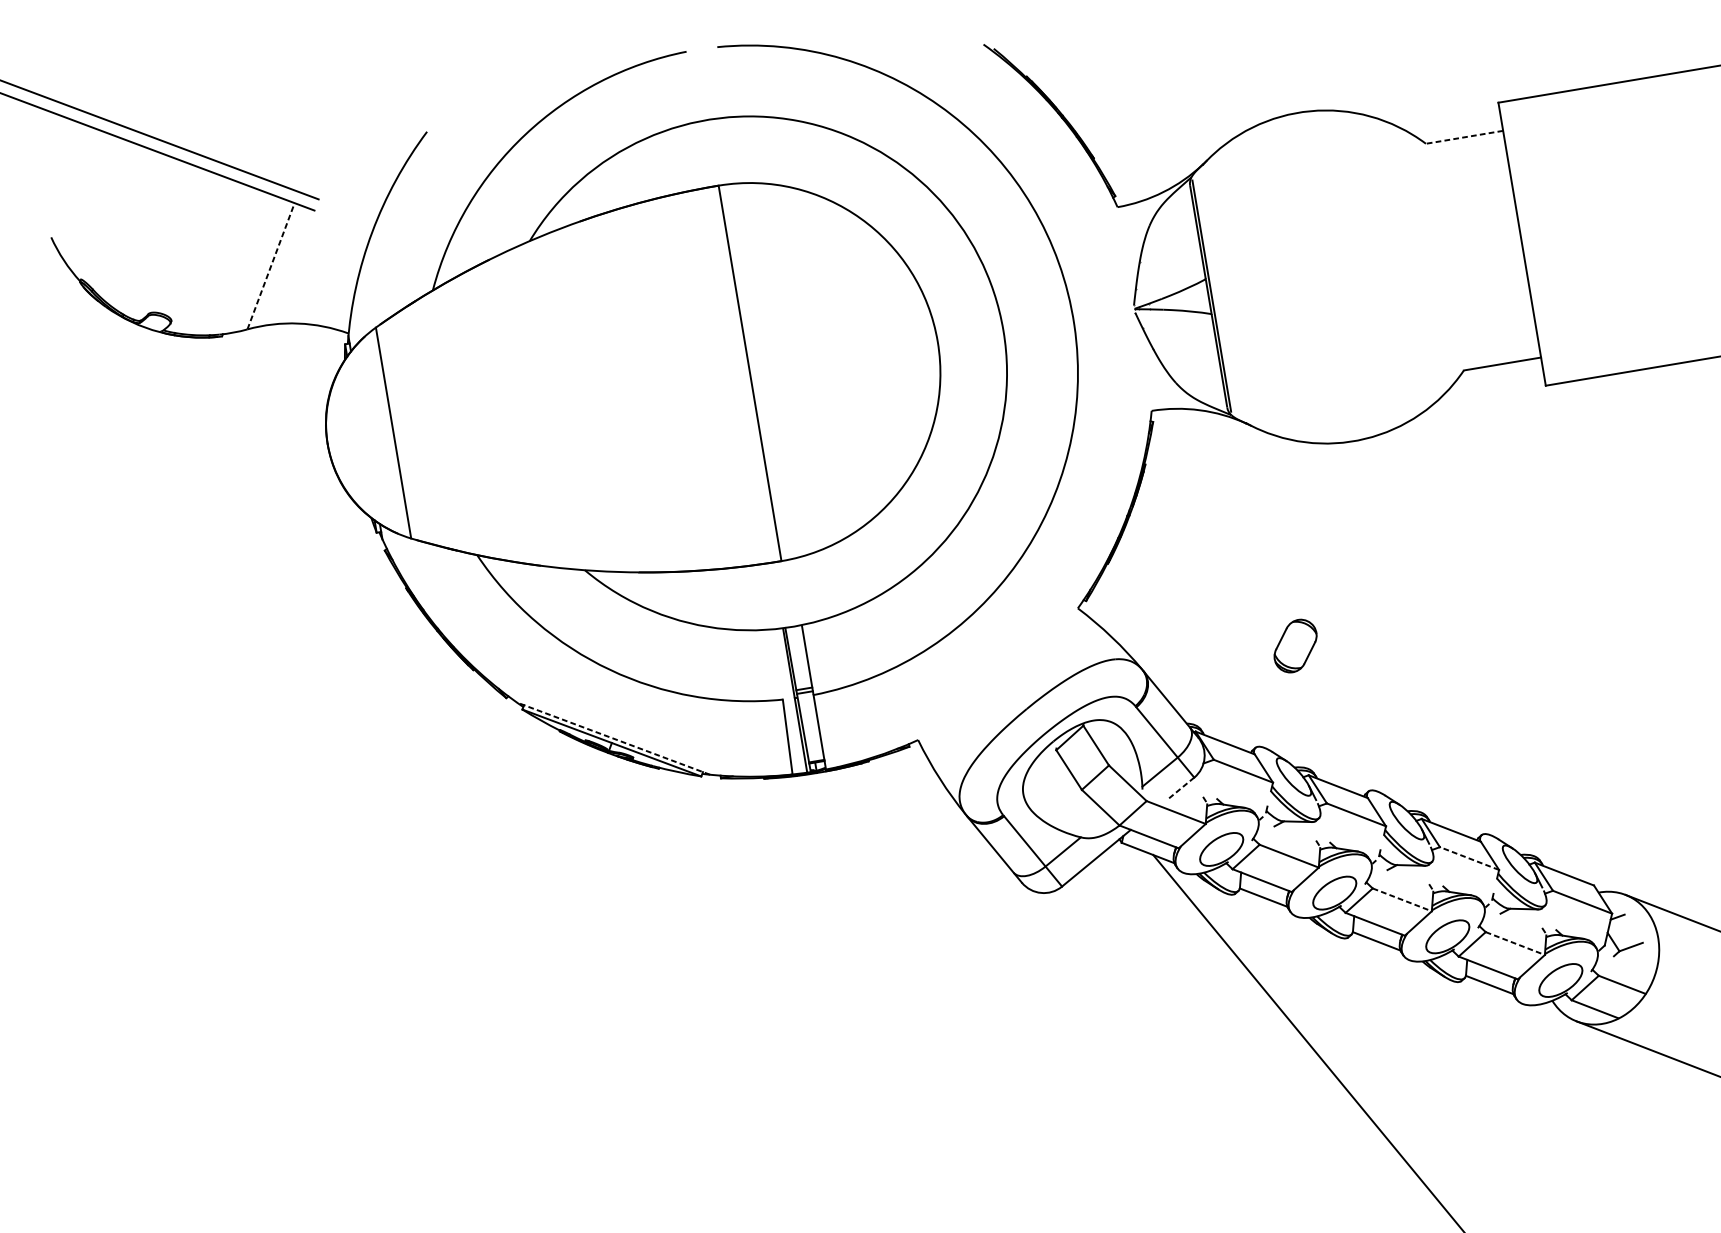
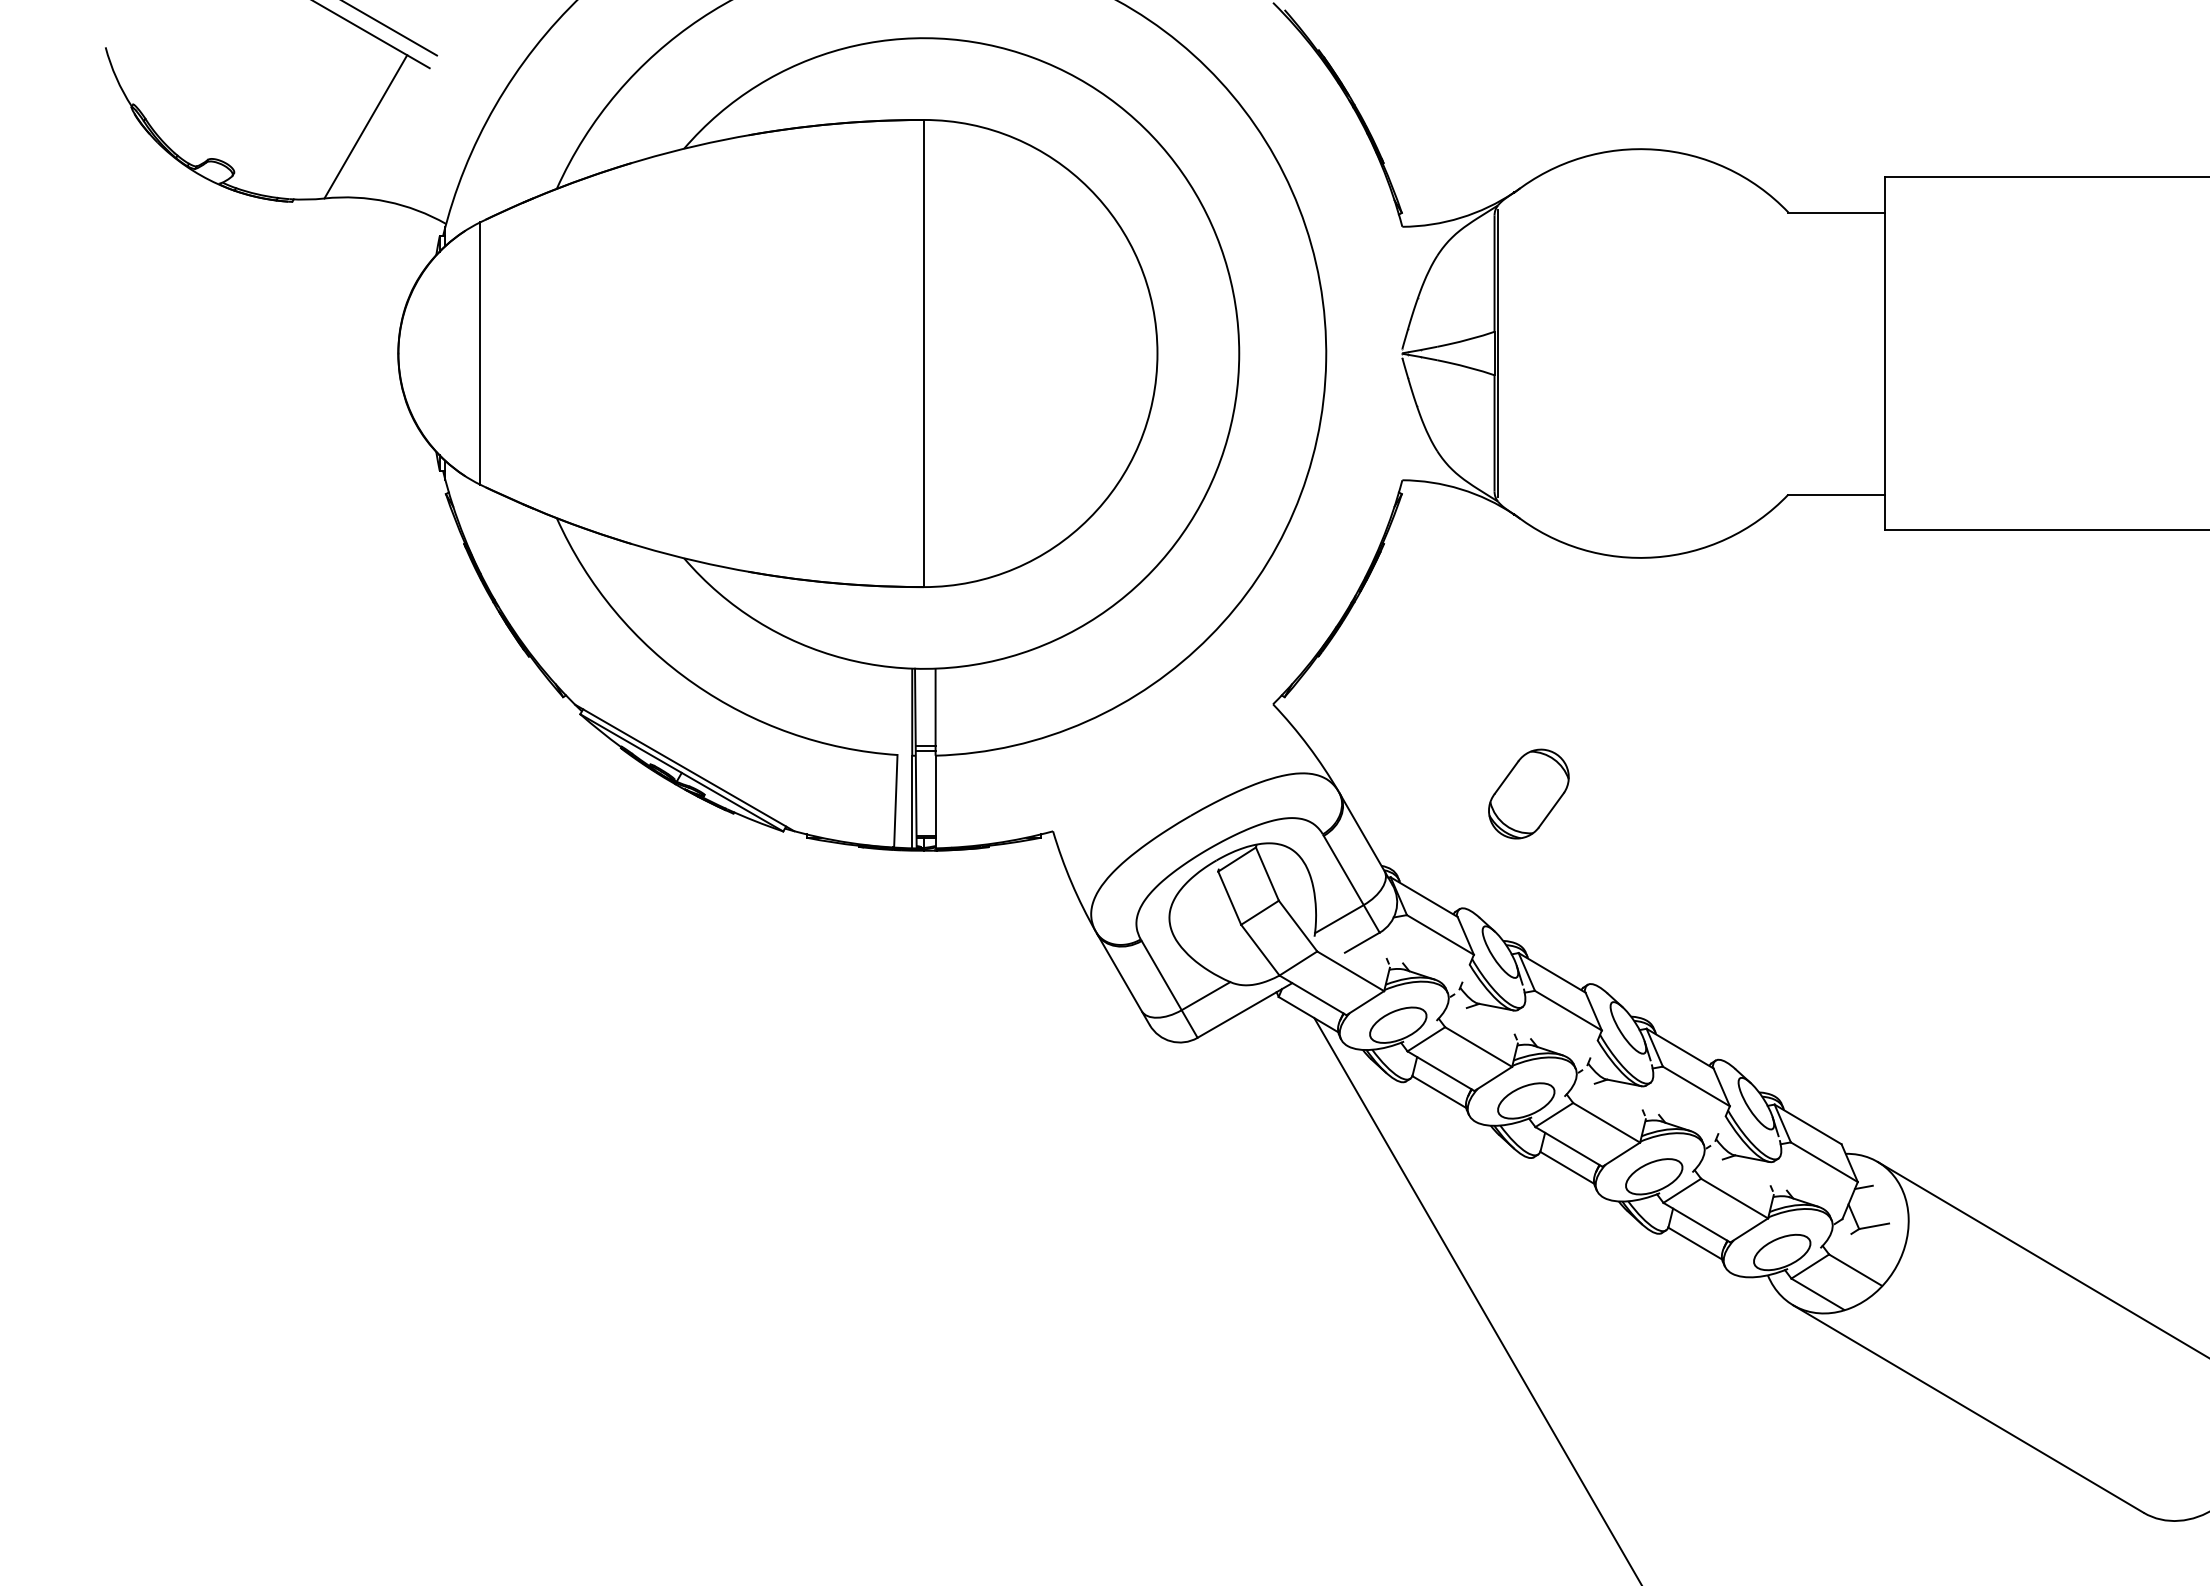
line: (1463, 137) -> (1835, 212), dashed -> solid
line: (270, 266) -> (365, 126), dashed -> solid
part: (1295, 645) -> (1528, 793), size x1.43
line: (613, 738) -> (684, 767), dashed -> solid
line: (1180, 787) -> (1361, 942), dashed -> solid
line: (1469, 858) -> (1696, 1086), dashed -> solid
line: (1402, 899) -> (1606, 1122), dashed -> solid
line: (1515, 943) -> (1734, 1198), dashed -> solid

